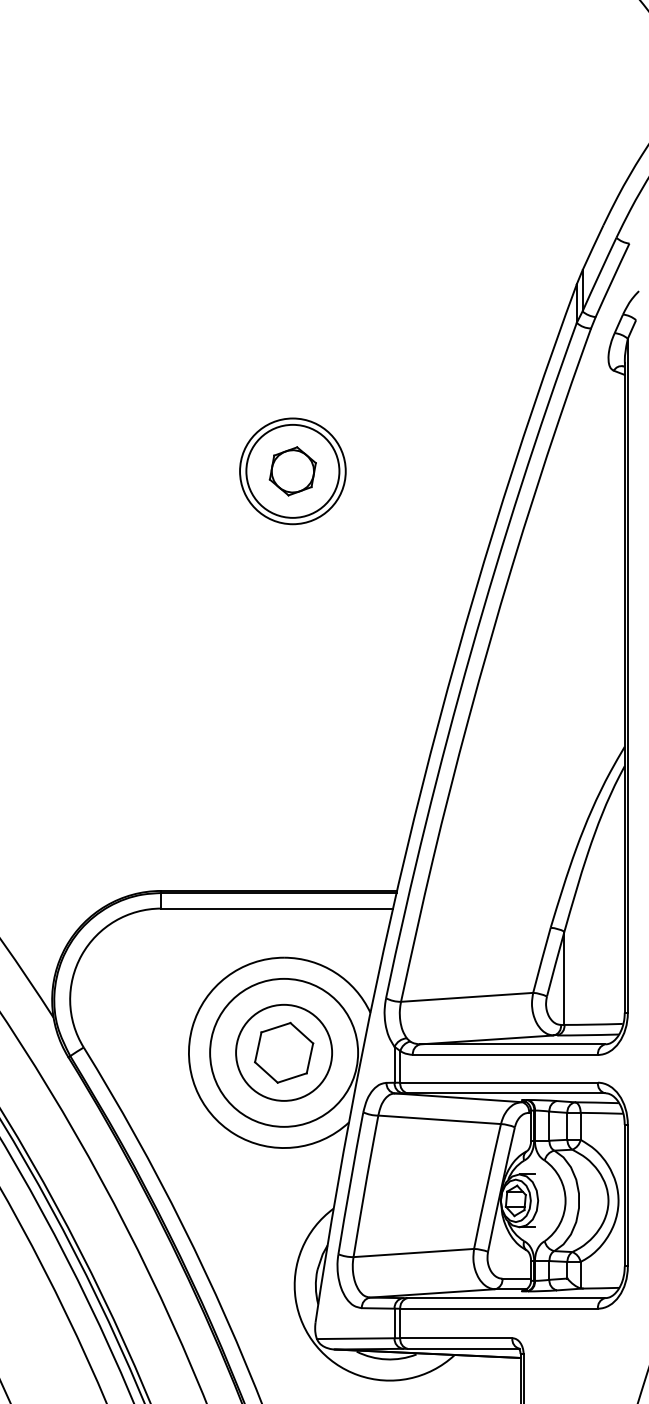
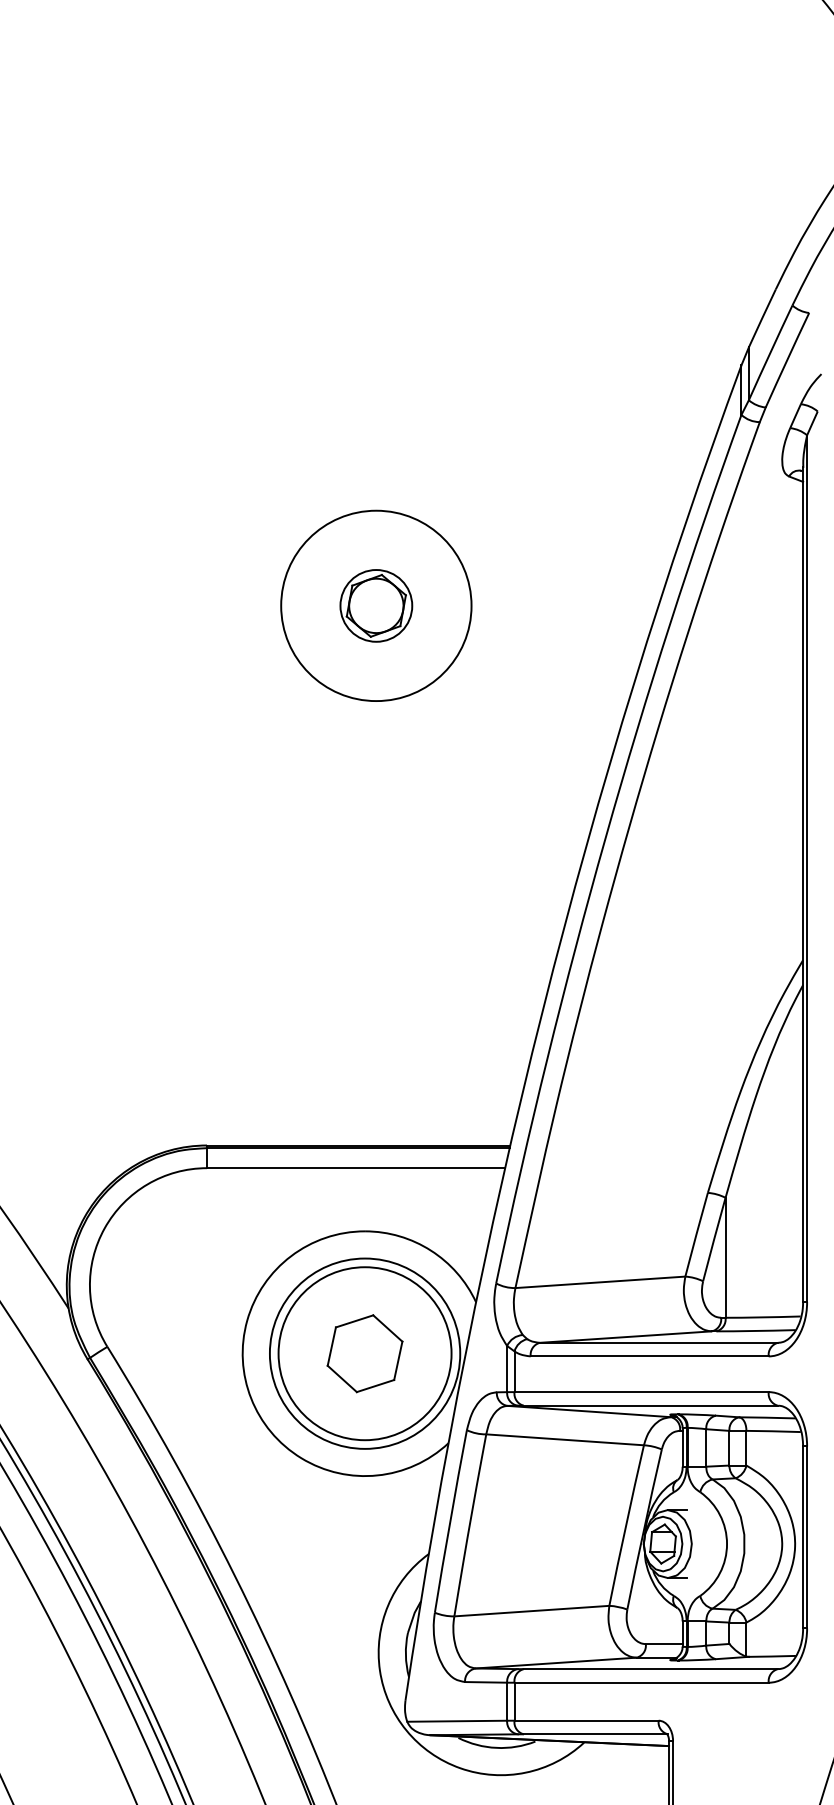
circle: (293, 471) -> (376, 605), size x0.6
circle: (293, 471) -> (376, 605), size x1.4
circle: (283, 1052) -> (364, 1353), size x1.4

